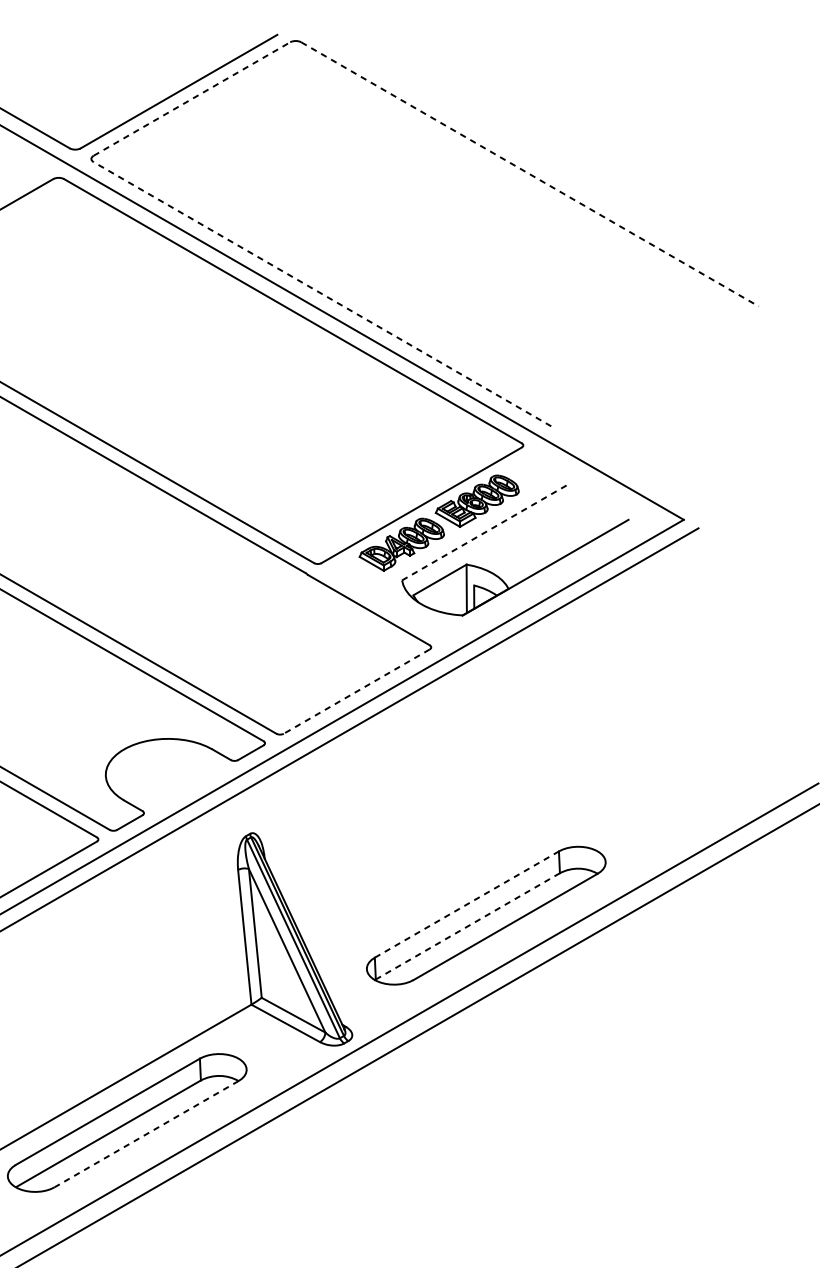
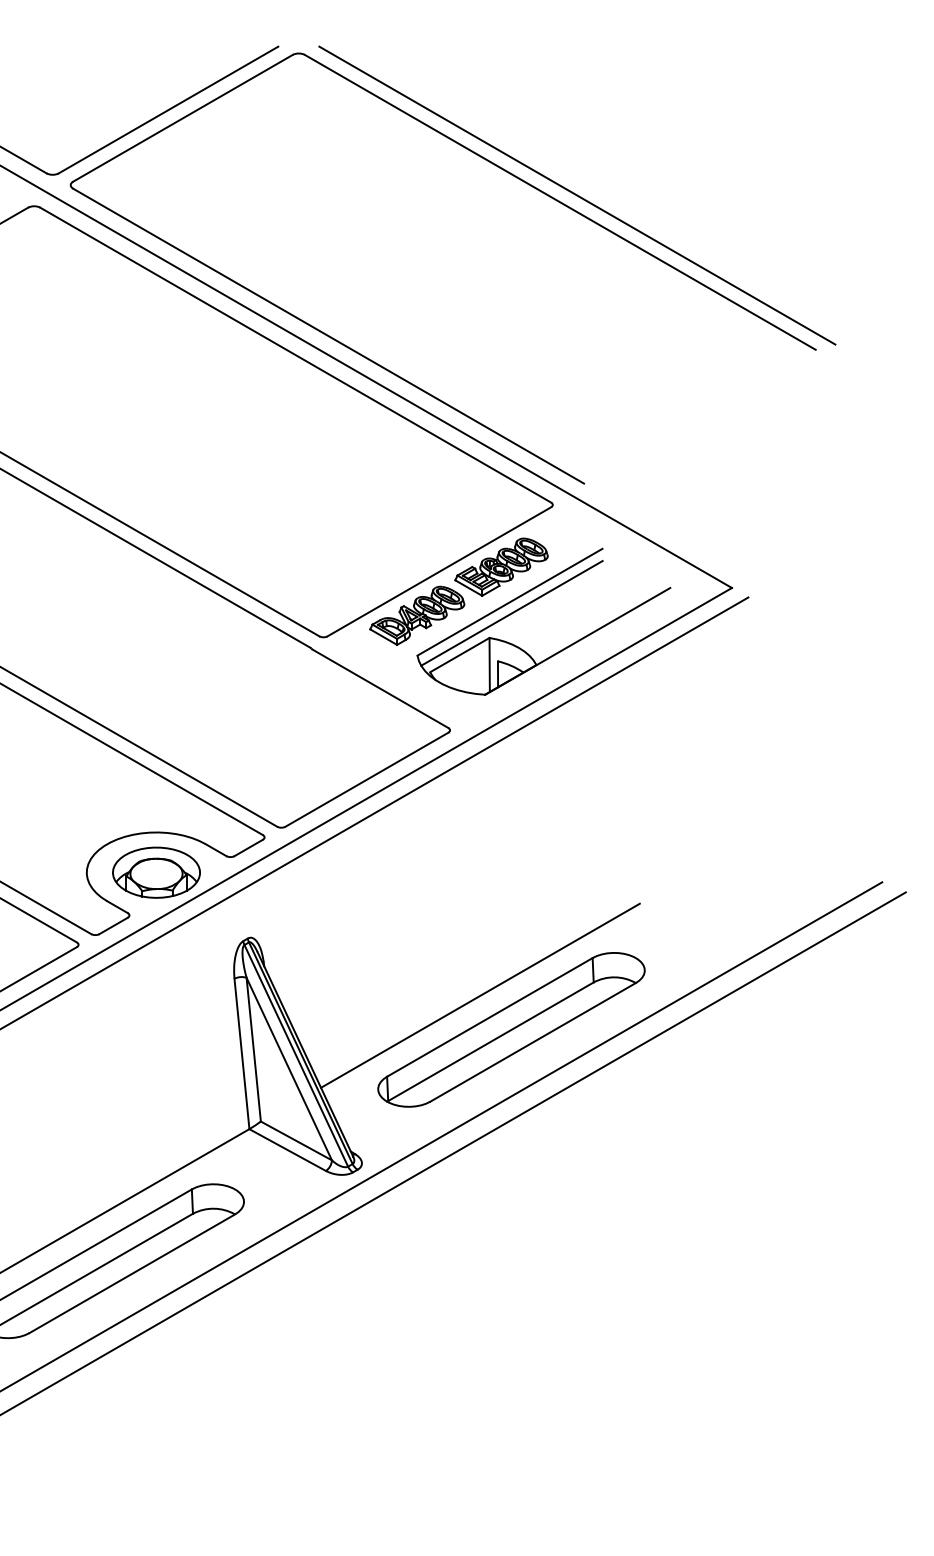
line: (191, 99) -> (182, 118), dashed -> solid
line: (545, 168) -> (577, 195), added
line: (530, 174) -> (560, 202), dashed -> solid
line: (322, 294) -> (328, 336), dashed -> solid
line: (485, 532) -> (510, 602), dashed -> solid
line: (486, 542) -> (511, 613), added
line: (356, 691) -> (366, 779), dashed -> solid
part: (168, 774) -> (156, 872), added
line: (458, 884) -> (480, 995), added
line: (466, 904) -> (489, 1017), dashed -> solid
line: (467, 926) -> (490, 1041), dashed -> solid
line: (146, 1133) -> (132, 1273), dashed -> solid

